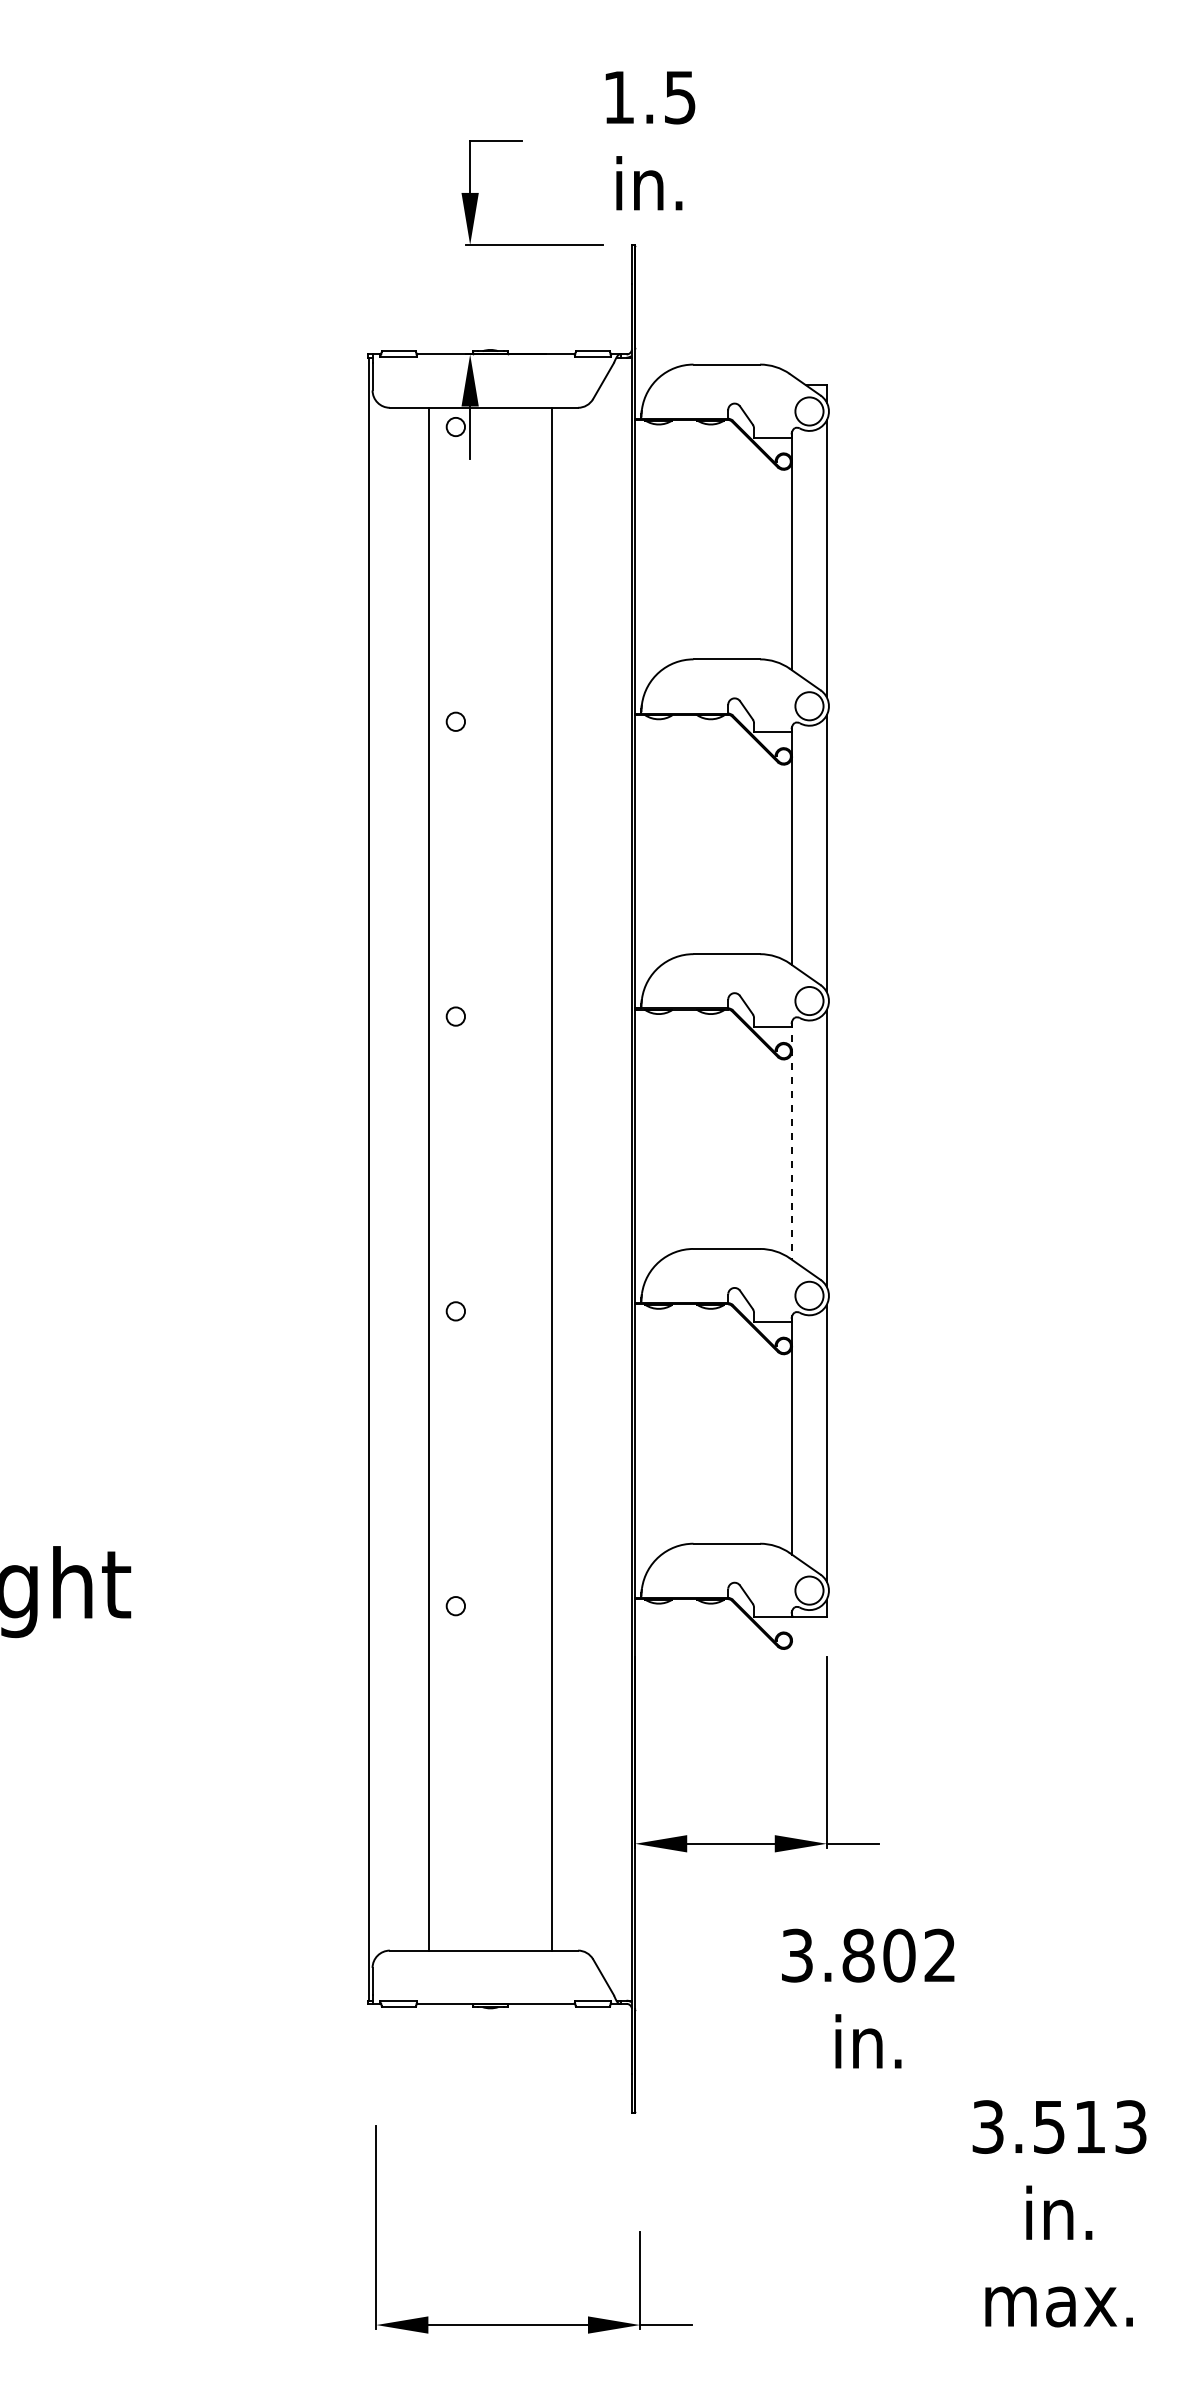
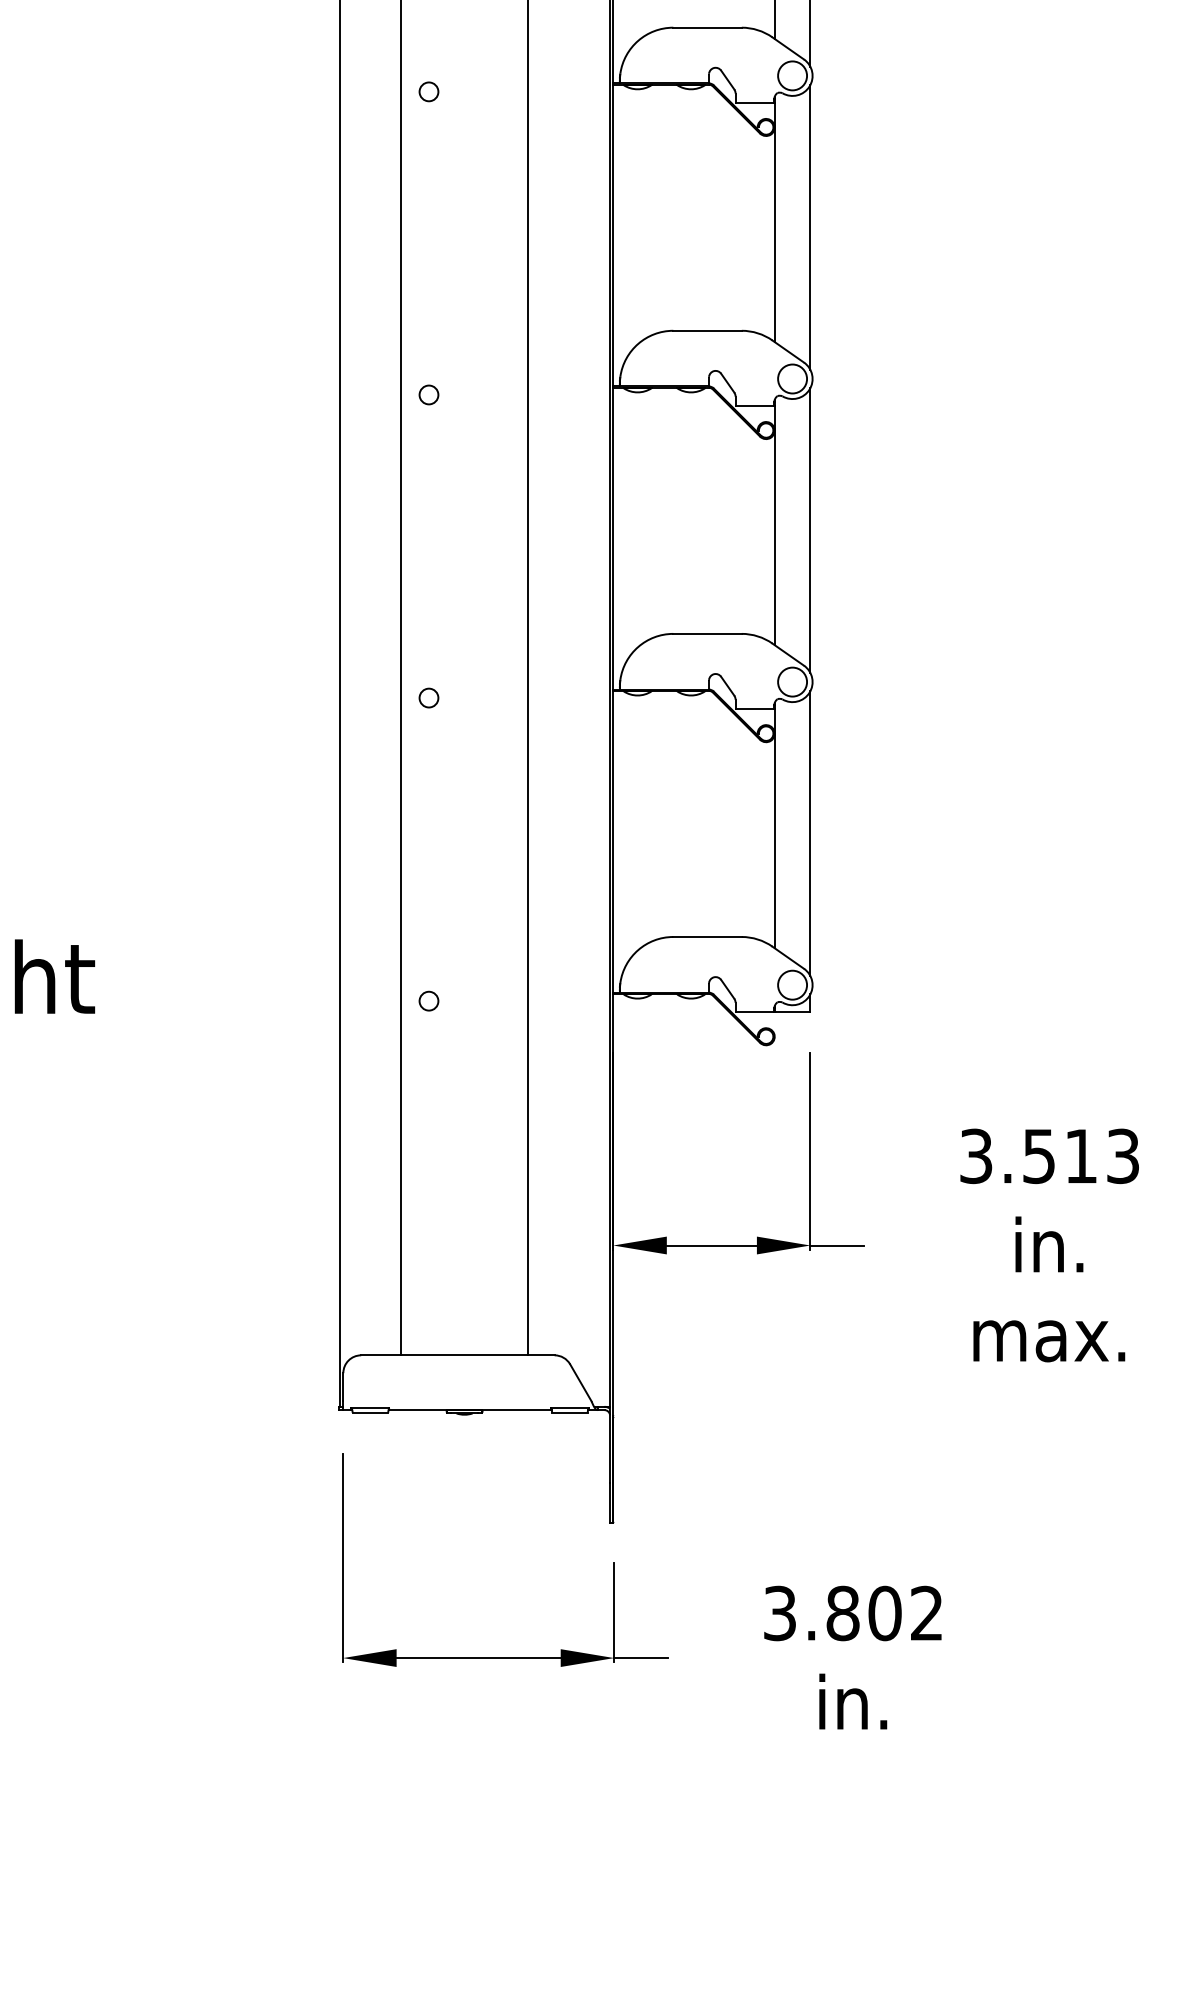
line: (792, 1141) -> (775, 523), dashed -> solid
text: (868, 1998) -> (853, 1657), moved
text: (1059, 2213) -> (1049, 1245), moved
part: (533, 2324) -> (504, 1657), moved

